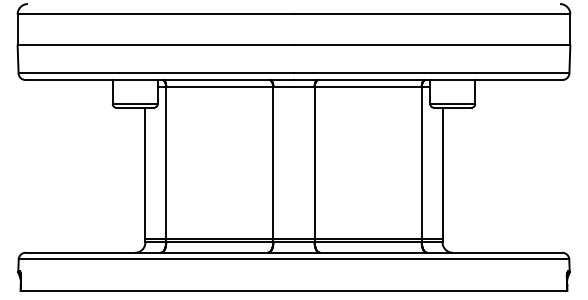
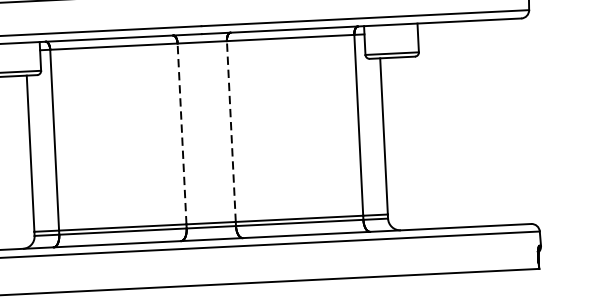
line: (273, 162) -> (182, 133), solid -> dashed
line: (314, 162) -> (231, 131), solid -> dashed

